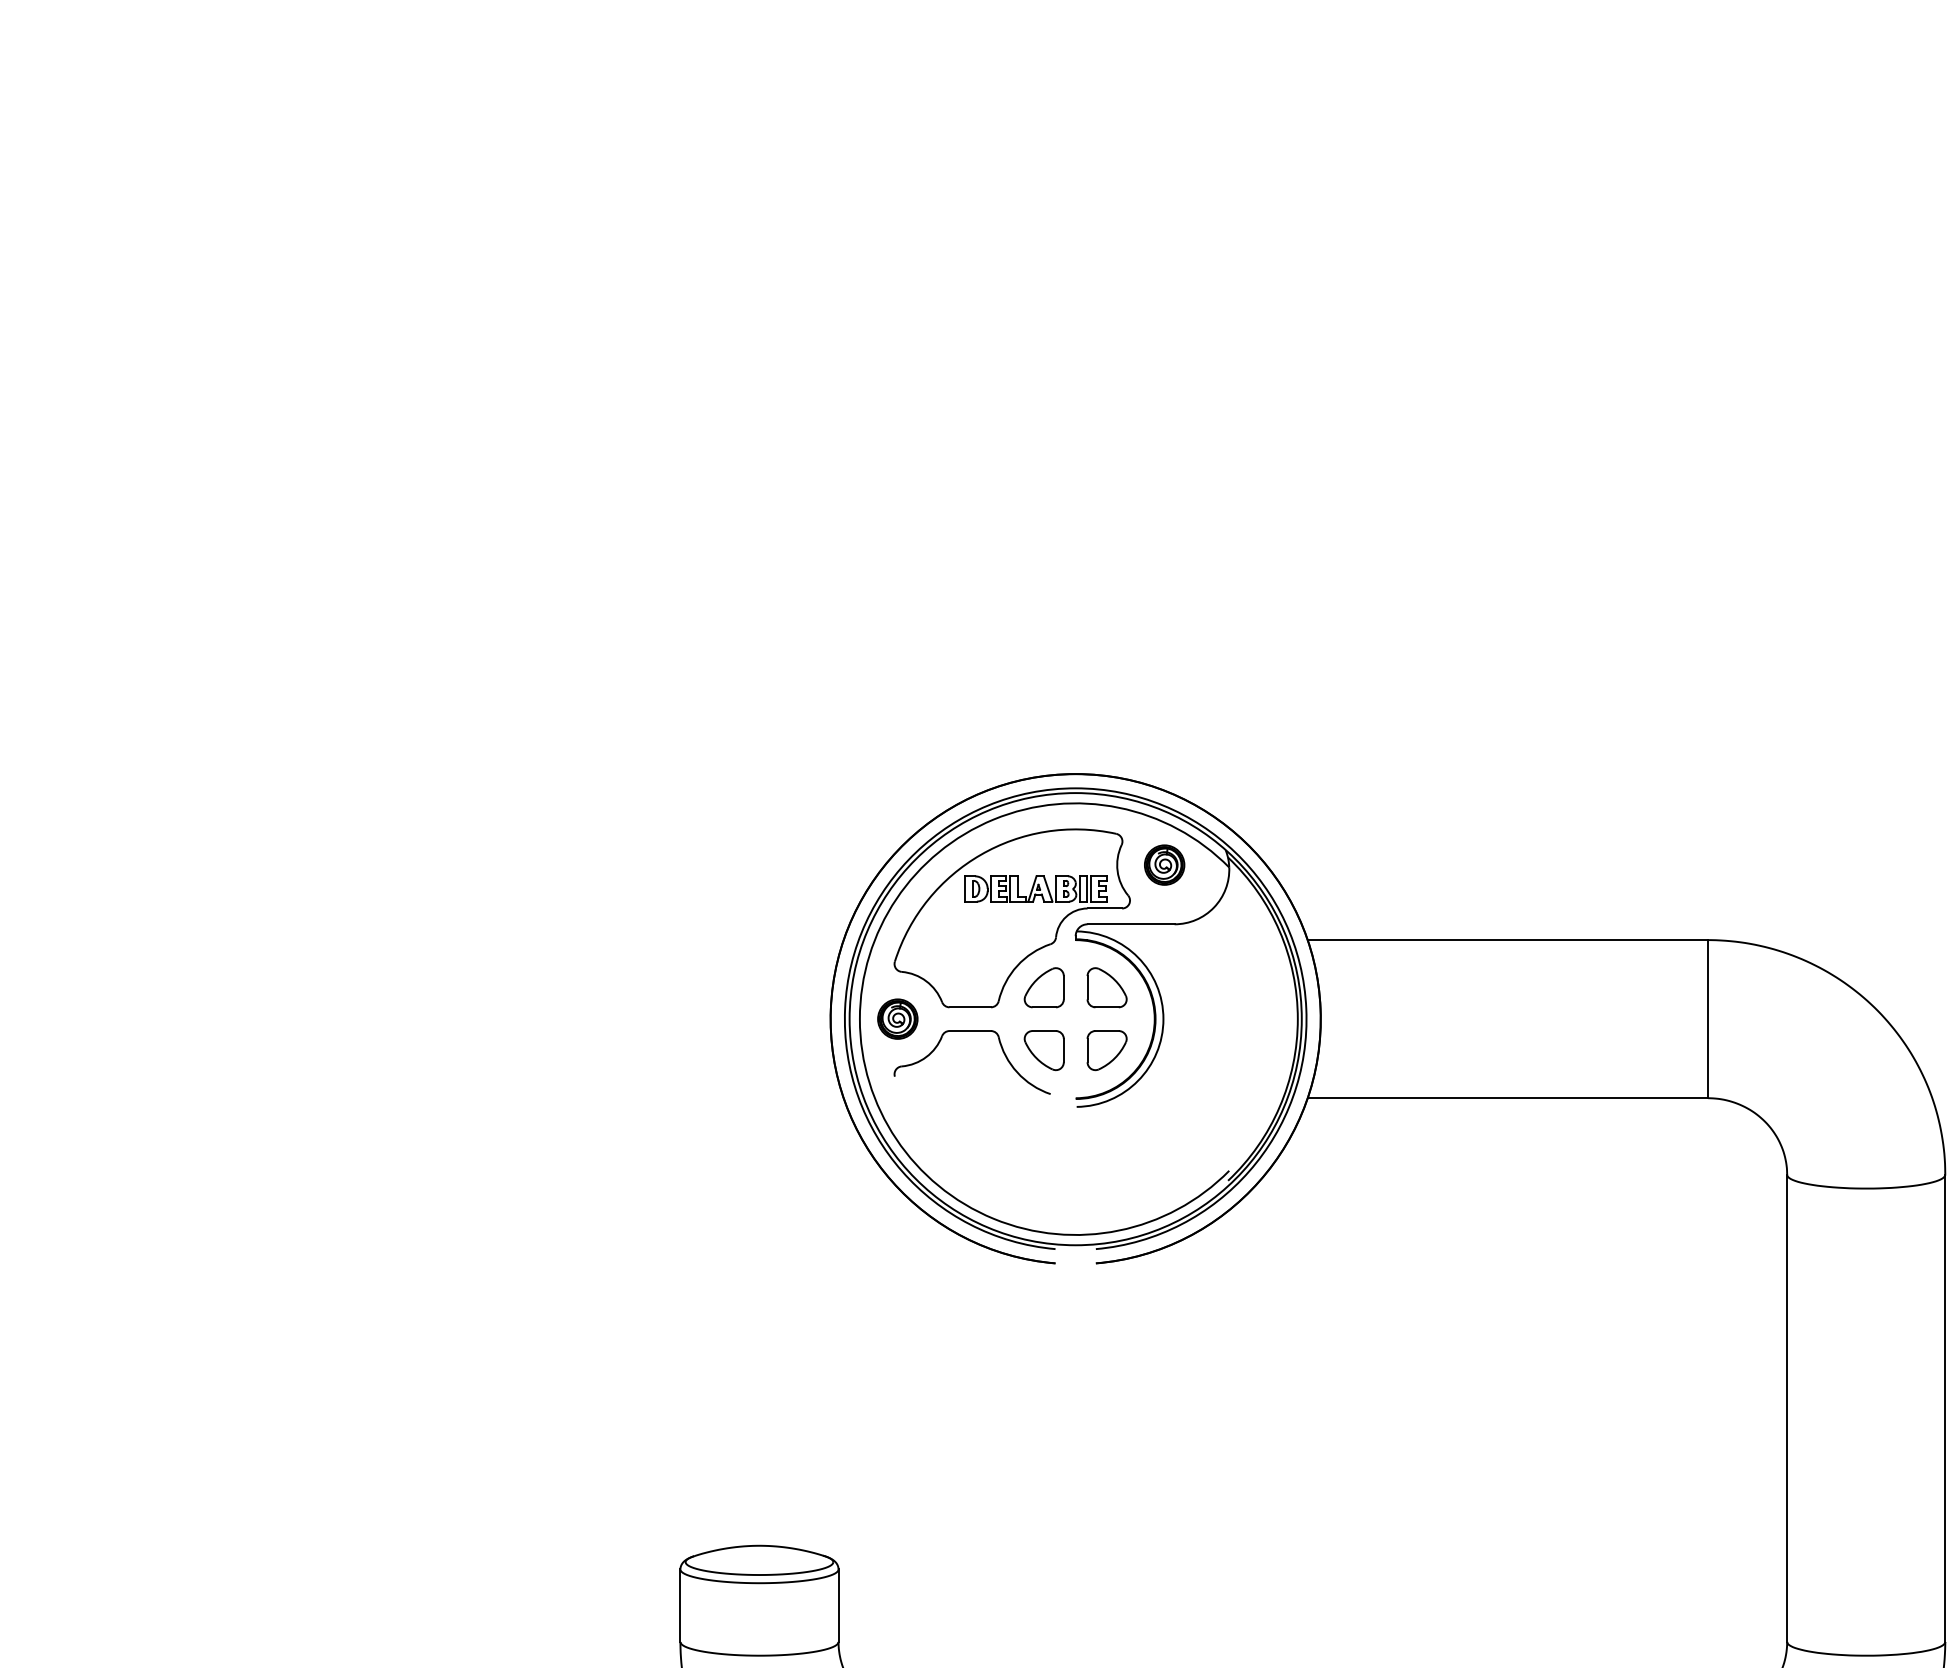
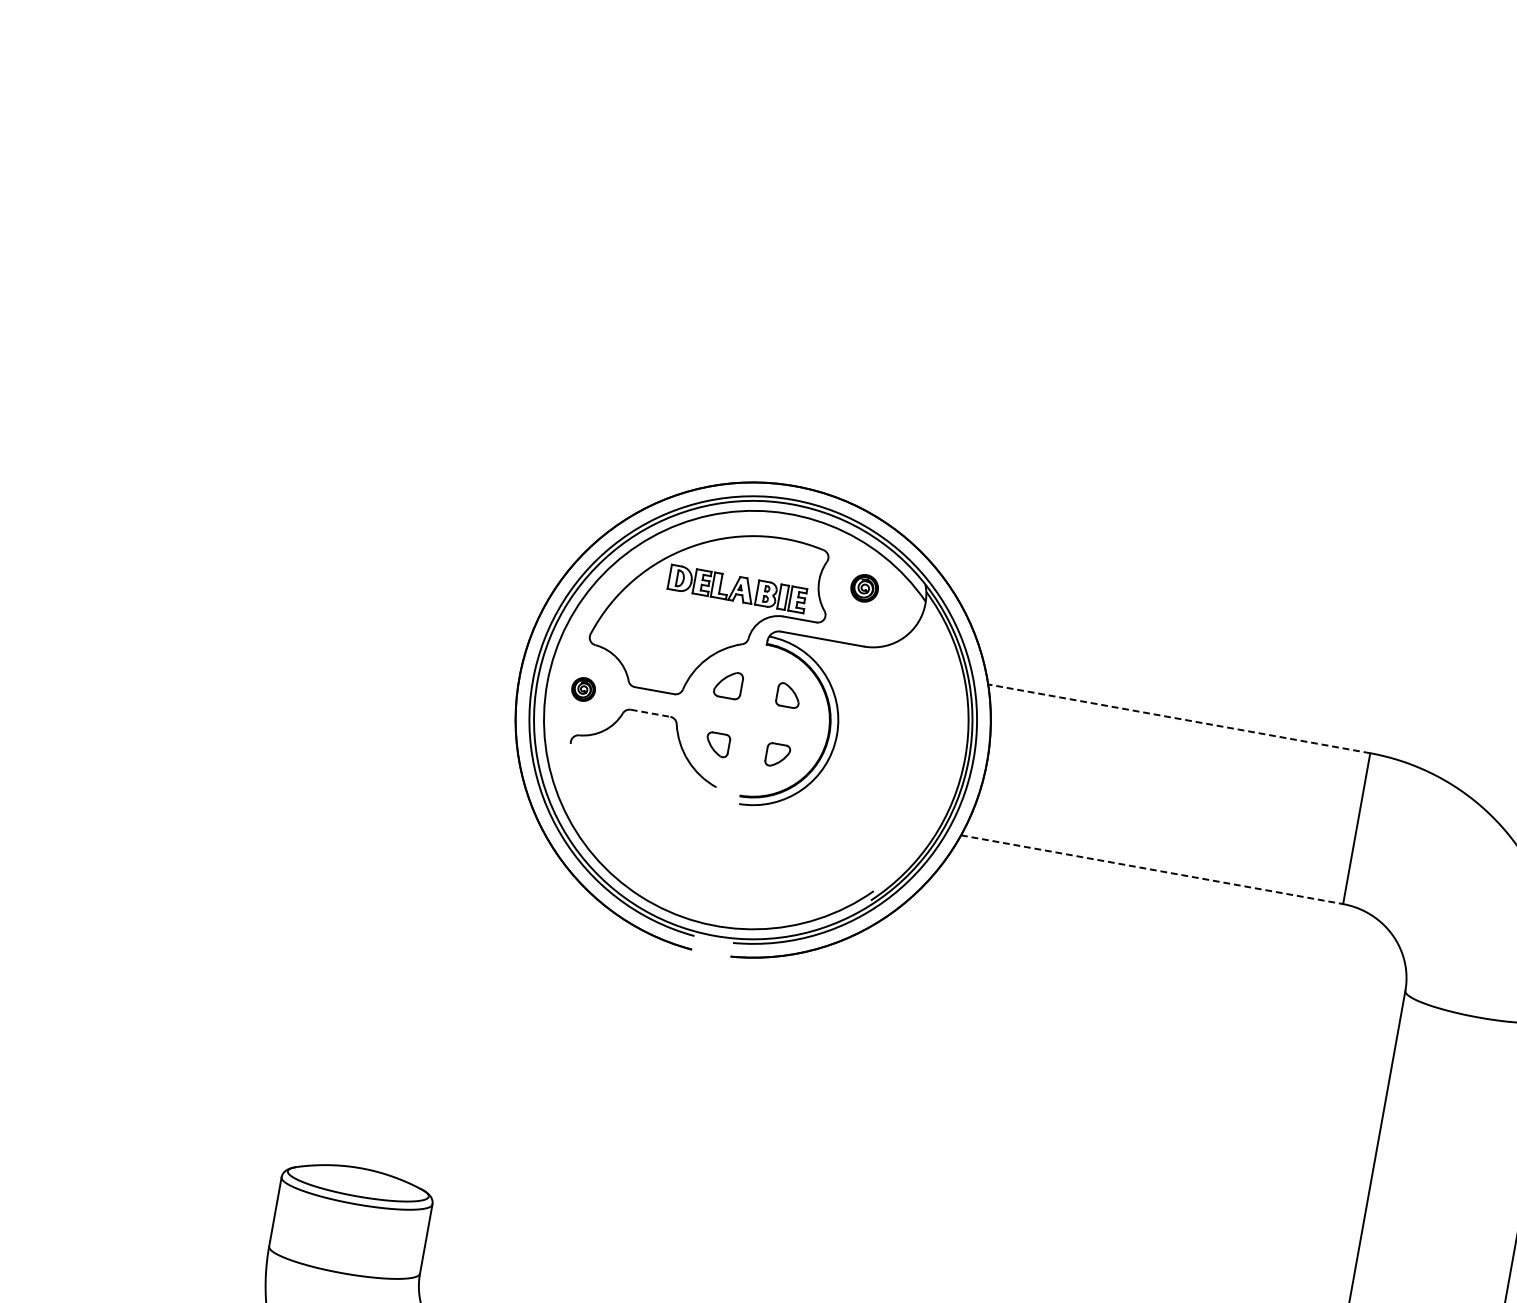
part: (1164, 864) -> (864, 587), size x0.7
line: (1507, 940) -> (1178, 719), solid -> dashed
part: (1043, 987) -> (727, 684), size x0.7
part: (1106, 987) -> (788, 695), size x0.6
part: (897, 1018) -> (583, 688), size x0.6
line: (970, 1031) -> (650, 713), solid -> dashed
part: (1043, 1050) -> (717, 744), size x0.6
part: (1106, 1050) -> (777, 755), size x0.6
line: (1508, 1098) -> (1152, 870), solid -> dashed

